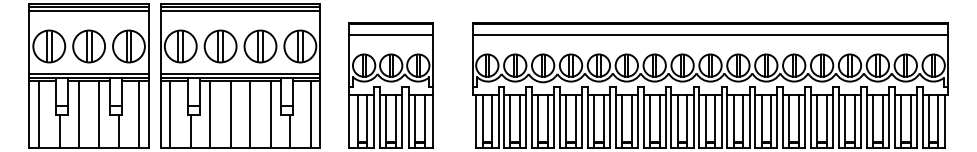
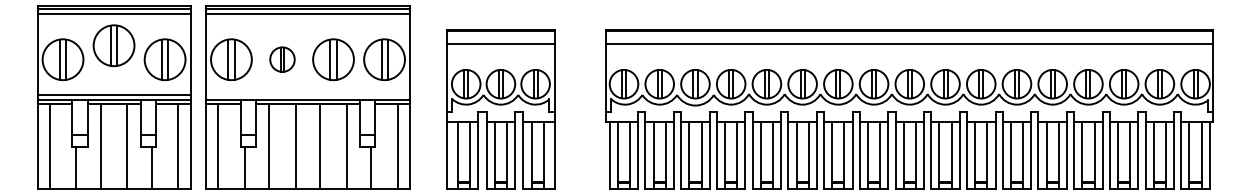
part: (88, 46) -> (113, 45), moved
part: (220, 46) -> (282, 59), size x0.6
line: (240, 74) -> (307, 95), removed

